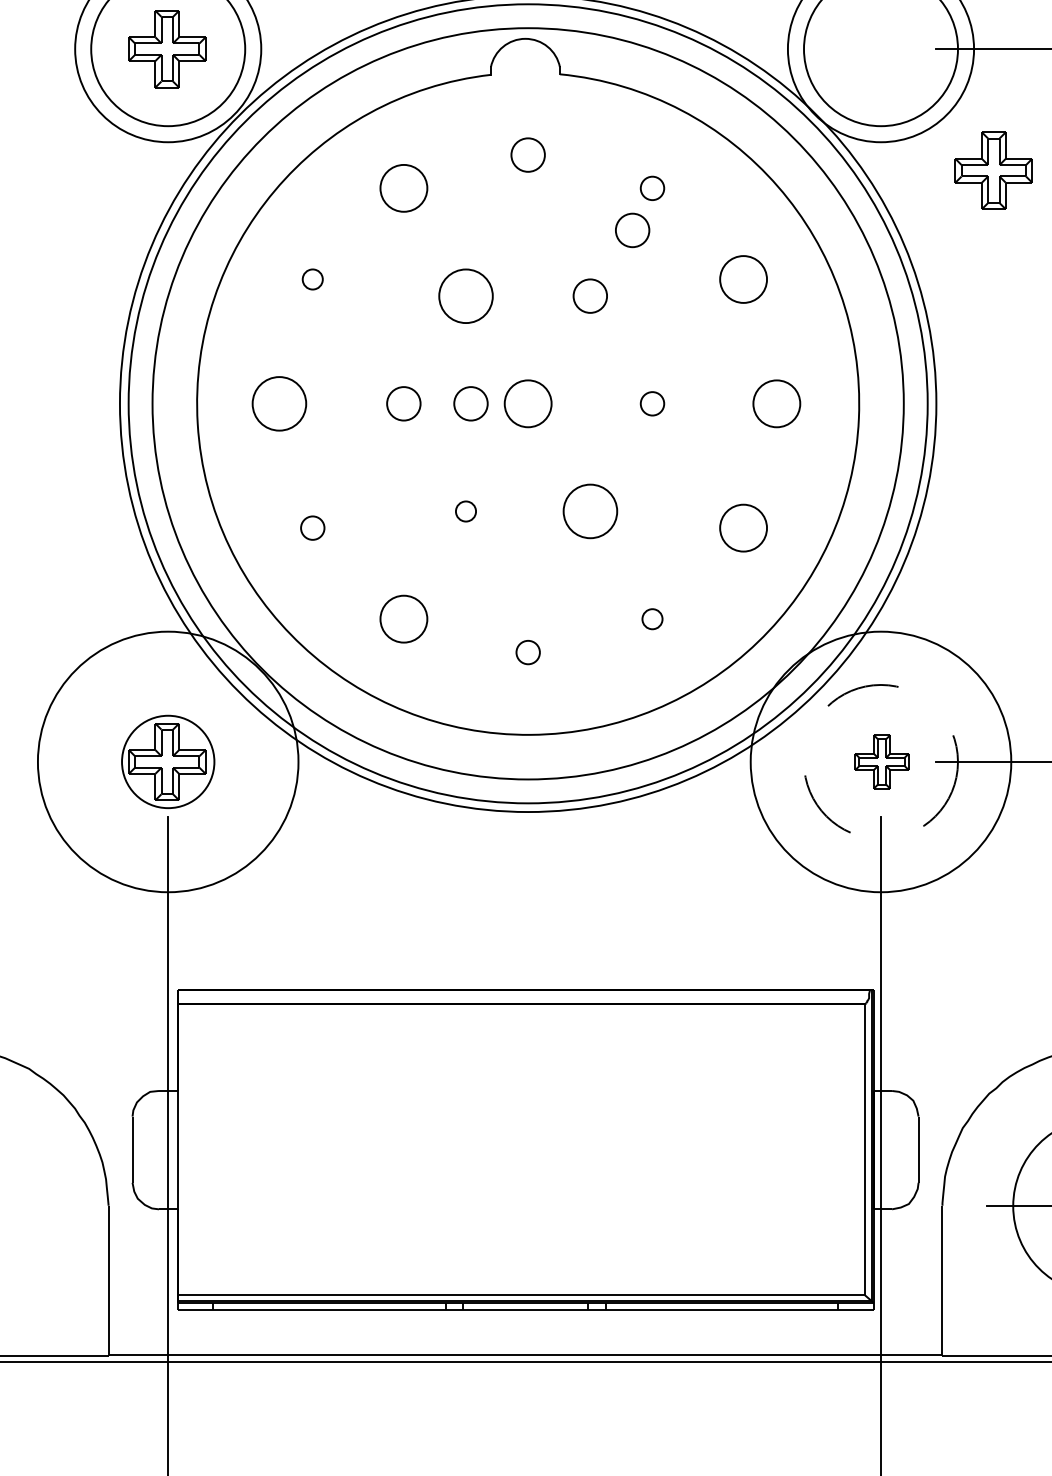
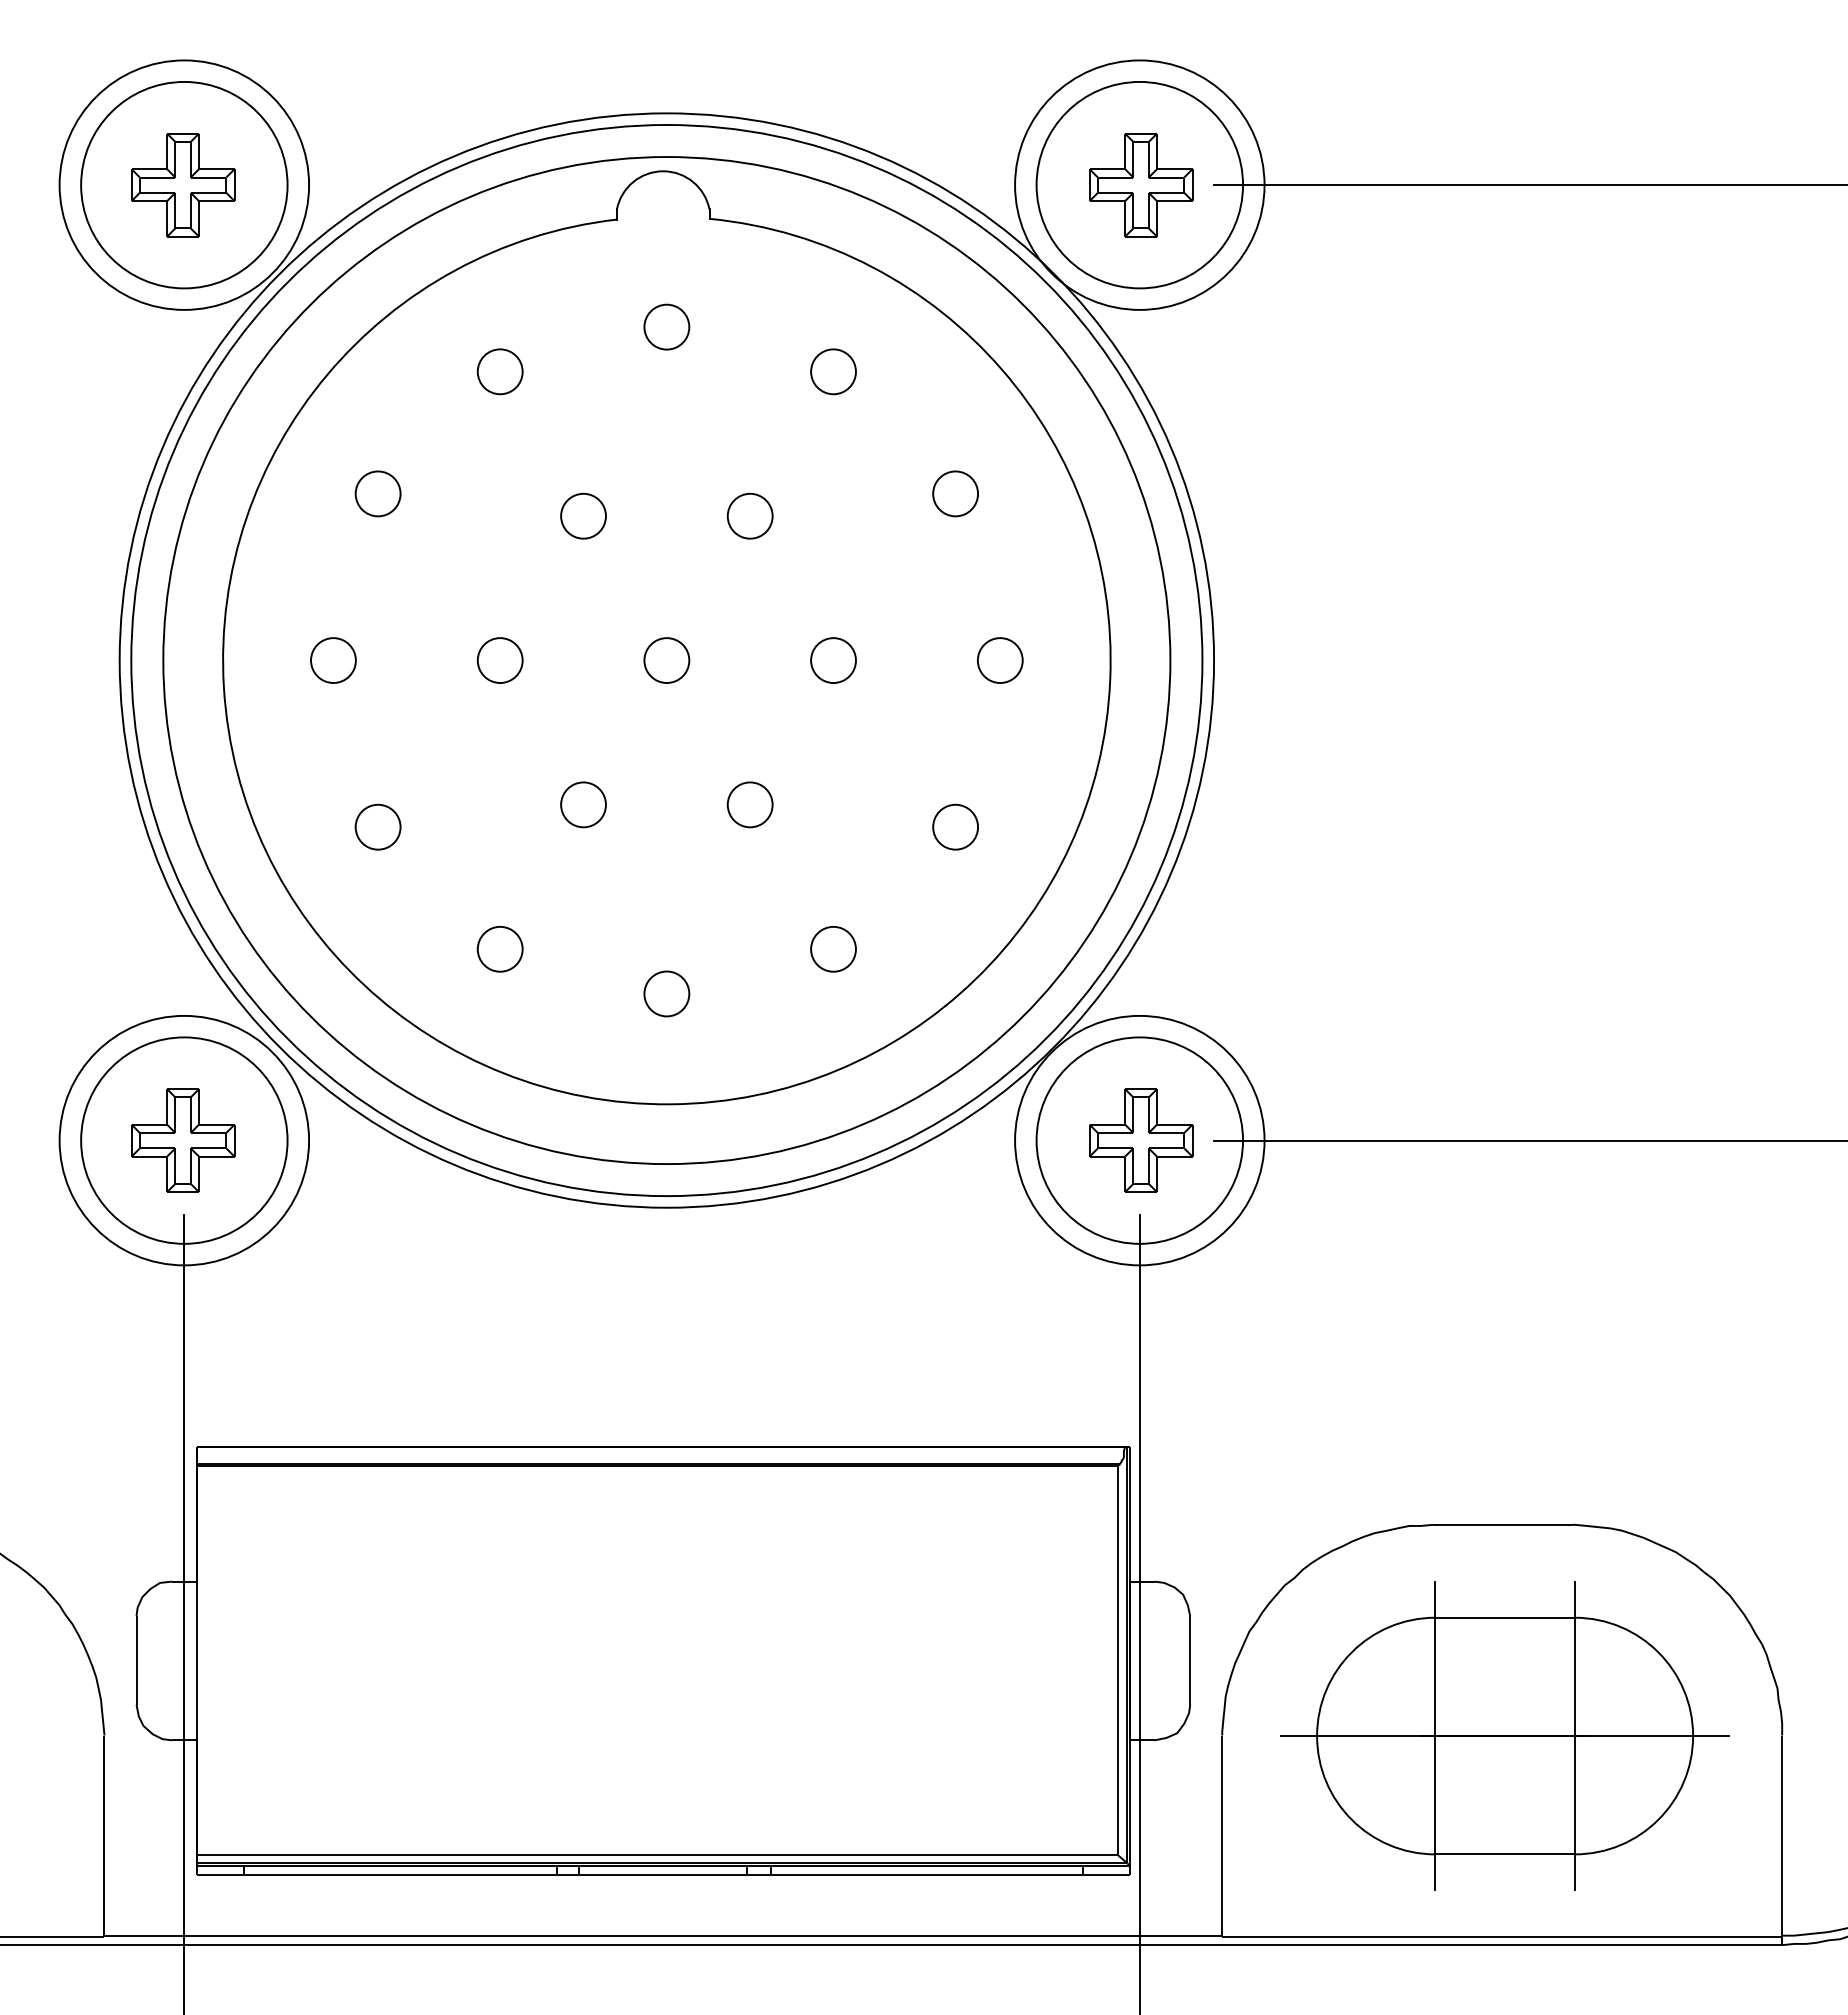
part: (994, 171) -> (1141, 185), moved
circle: (403, 188) -> (499, 371), size x0.71
circle: (652, 188) -> (833, 371), size x1.43
circle: (632, 229) -> (806, 427), removed
circle: (312, 279) -> (377, 493), size x1.67
circle: (743, 279) -> (955, 493), size x0.71
circle: (465, 295) -> (583, 515), size x0.62
circle: (279, 403) -> (333, 660), size x0.62
circle: (470, 403) -> (589, 660), removed
circle: (527, 403) -> (666, 660), size x0.71
circle: (652, 403) -> (833, 660), size x1.43
circle: (777, 403) -> (1000, 660), size x0.71
circle: (465, 511) -> (583, 804), size x1.67
circle: (589, 511) -> (749, 804), size x0.62
circle: (312, 527) -> (377, 826), size x1.43
circle: (743, 527) -> (955, 826), size x0.71
circle: (652, 618) -> (833, 948), size x1.67
circle: (403, 619) -> (499, 949), size x0.71
circle: (527, 652) -> (666, 993), size x1.43
circle: (168, 761) -> (184, 1140), size x0.71
circle: (168, 761) -> (184, 1140), size x1.67
circle: (880, 761) -> (1139, 1140), dashed -> solid
circle: (880, 761) -> (1139, 1140), size x0.71
part: (882, 761) -> (1141, 1140), size x1.43

